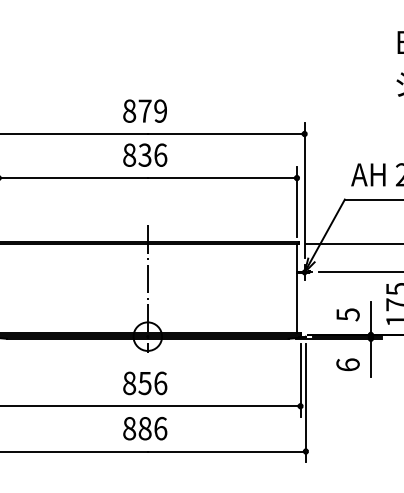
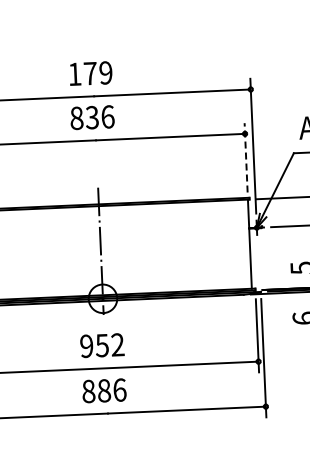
text: (129, 110) -> (74, 73), 879 -> 179
line: (296, 202) -> (245, 158), solid -> dashed
text: (145, 383) -> (102, 345), 856 -> 952

